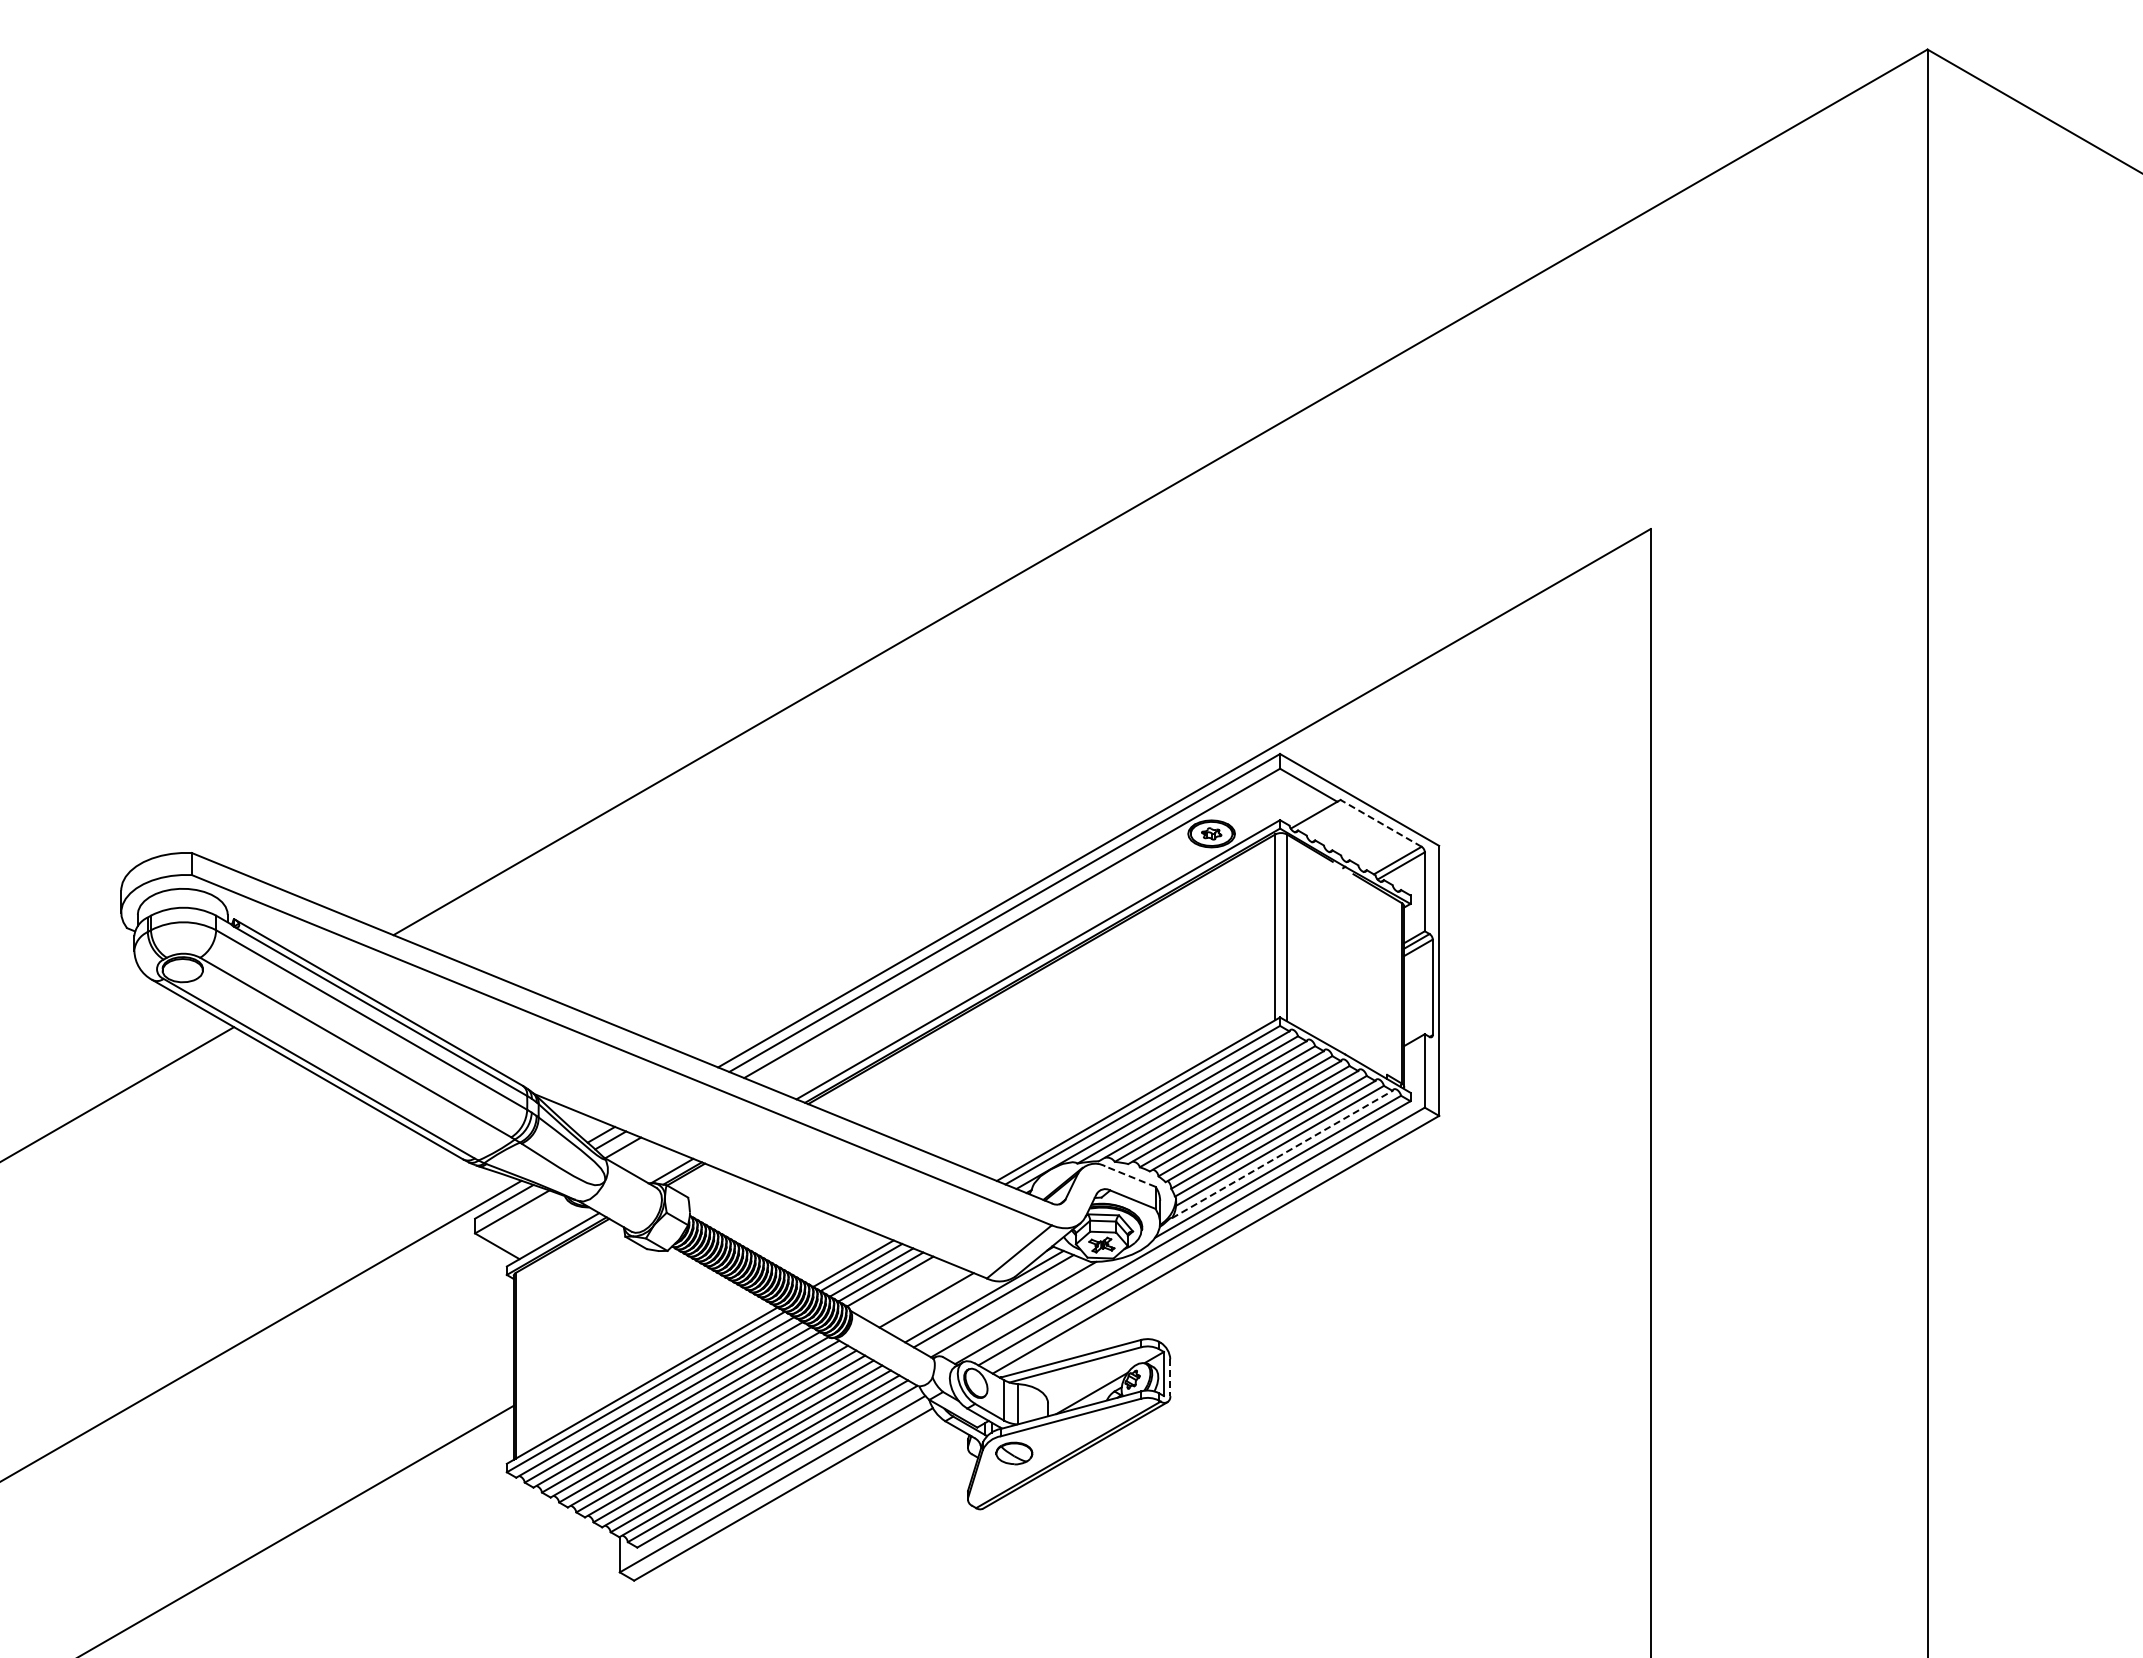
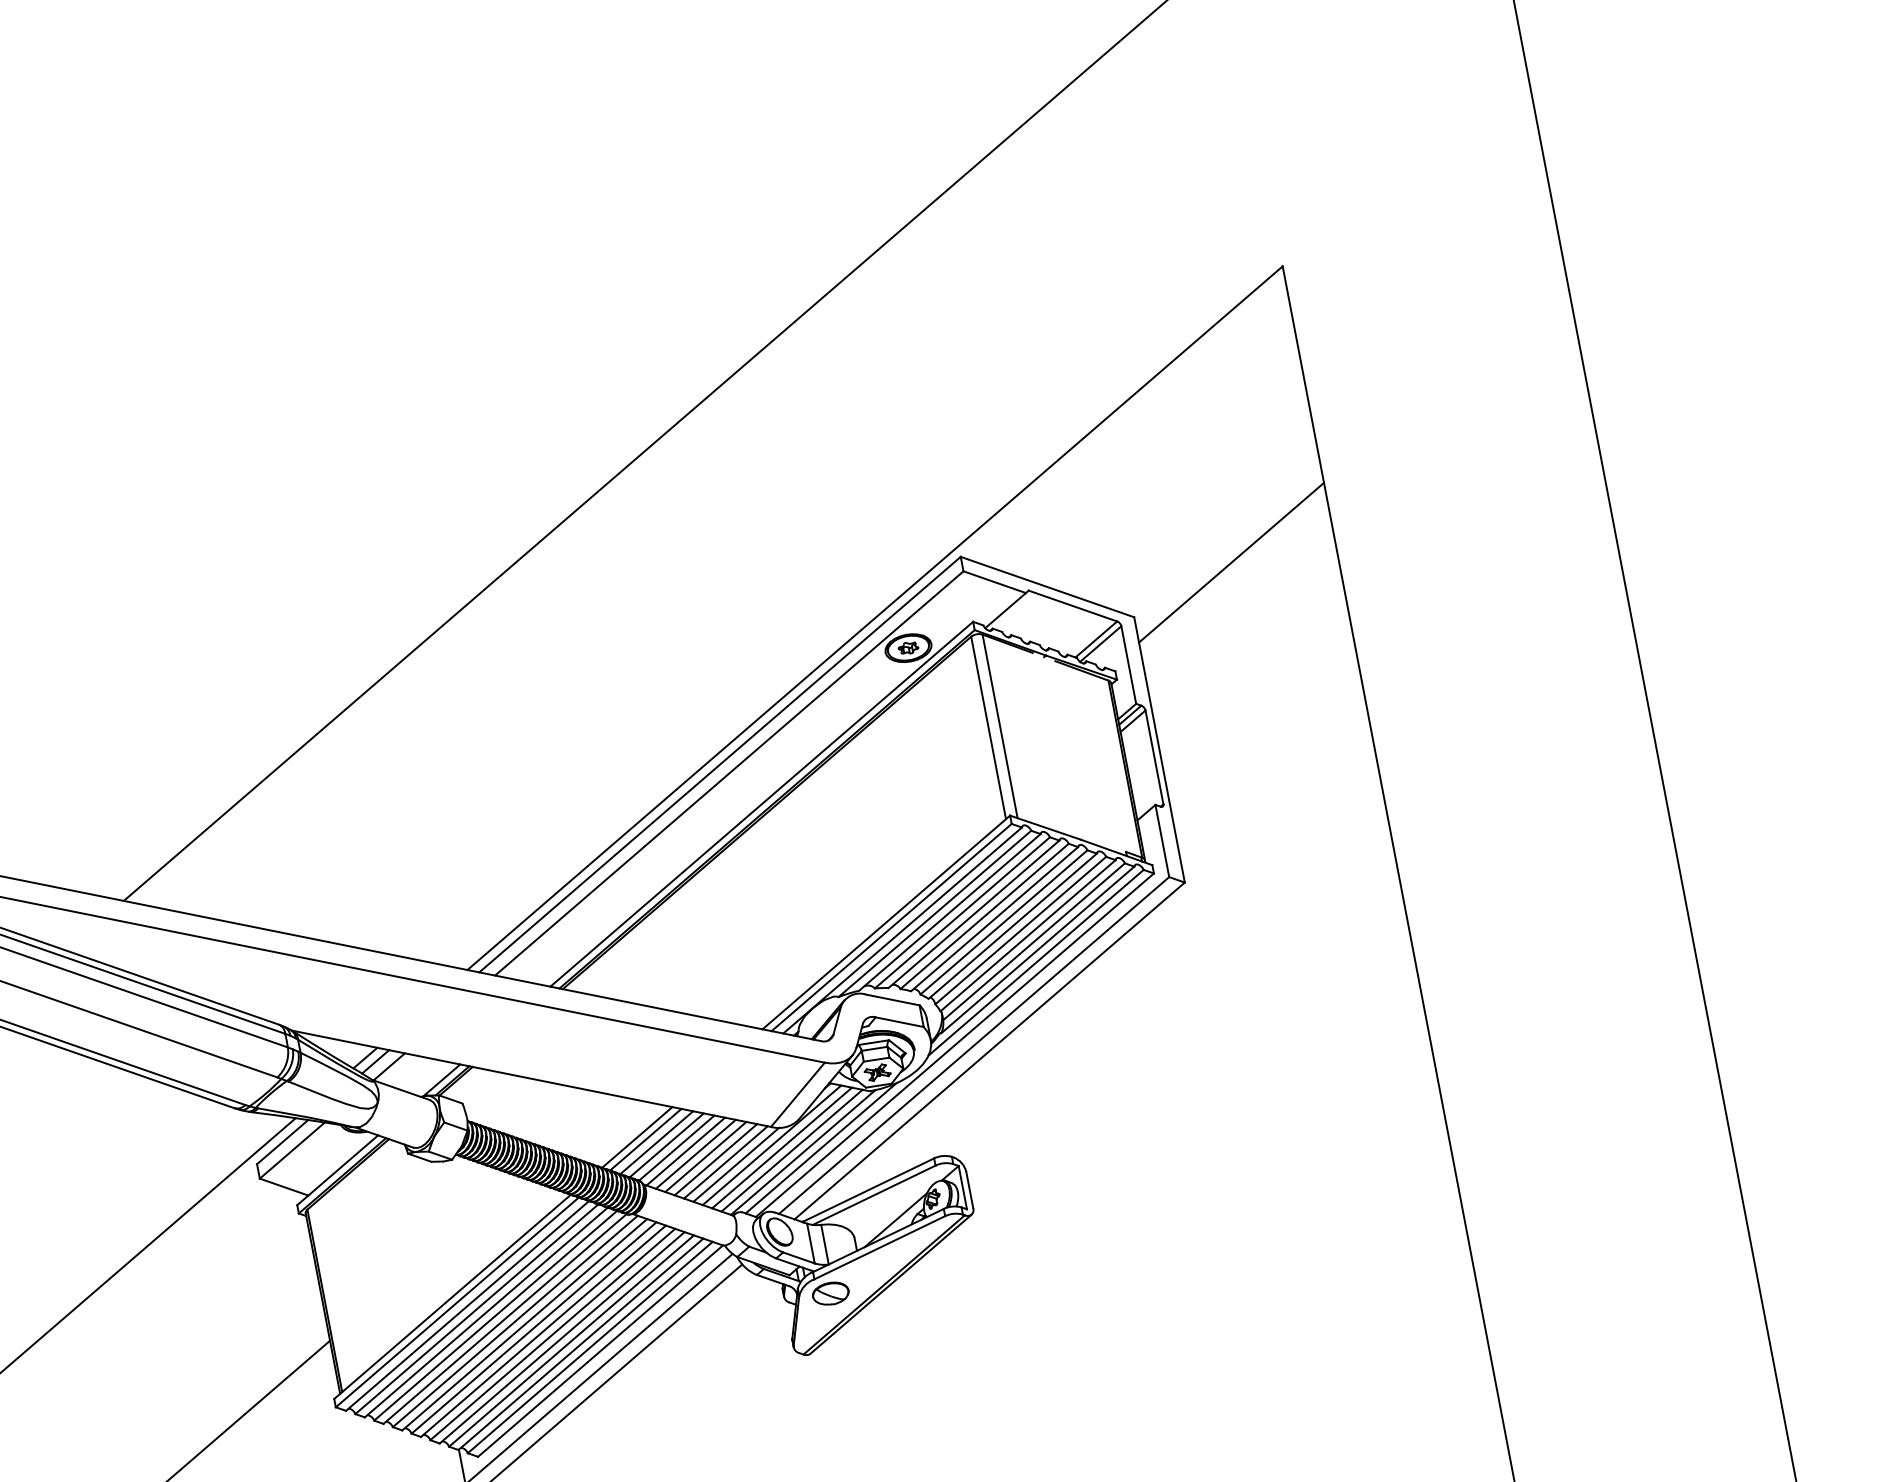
line: (1544, 810) -> (1231, 562), added
line: (1381, 823) -> (1073, 606), dashed -> solid
line: (1282, 1154) -> (1038, 949), dashed -> solid
line: (1130, 1176) -> (892, 999), dashed -> solid
line: (898, 1286) -> (685, 1151), added
line: (907, 1290) -> (695, 1153), added
line: (916, 1295) -> (705, 1156), added
line: (935, 1304) -> (725, 1162), added
line: (1002, 1305) -> (791, 1150), added
line: (945, 1308) -> (735, 1164), added
line: (1031, 1308) -> (820, 1148), added
line: (1170, 1378) -> (970, 1190), dashed -> solid

